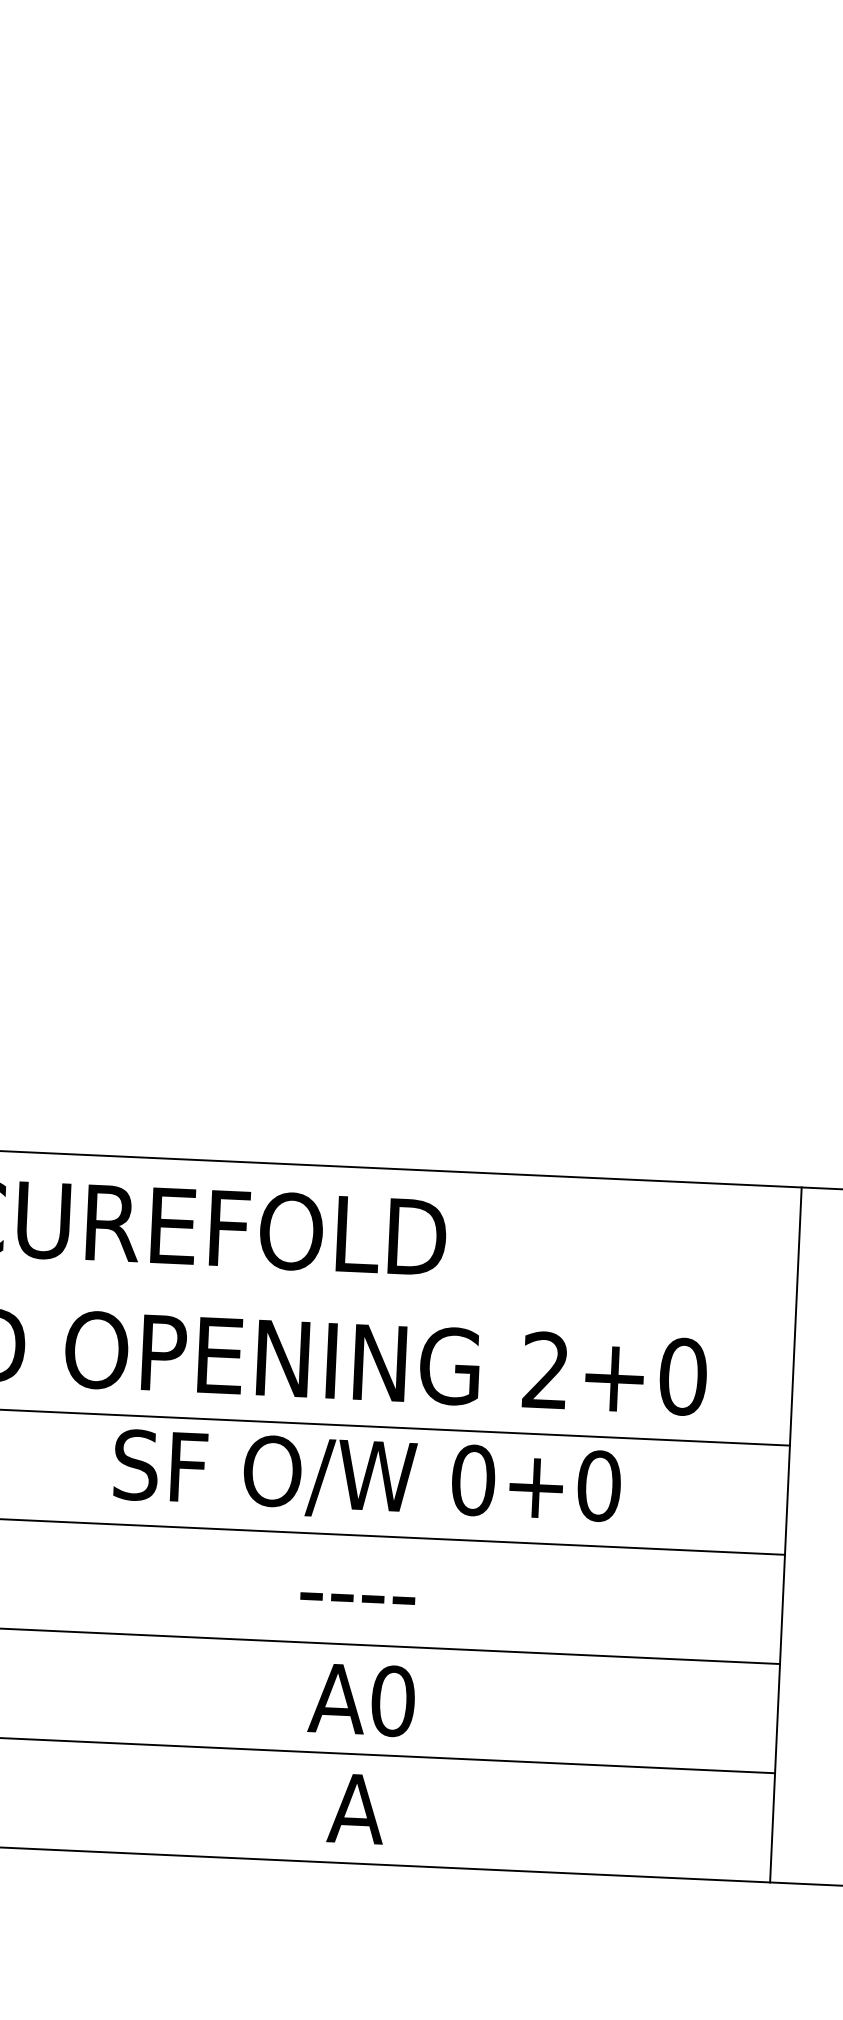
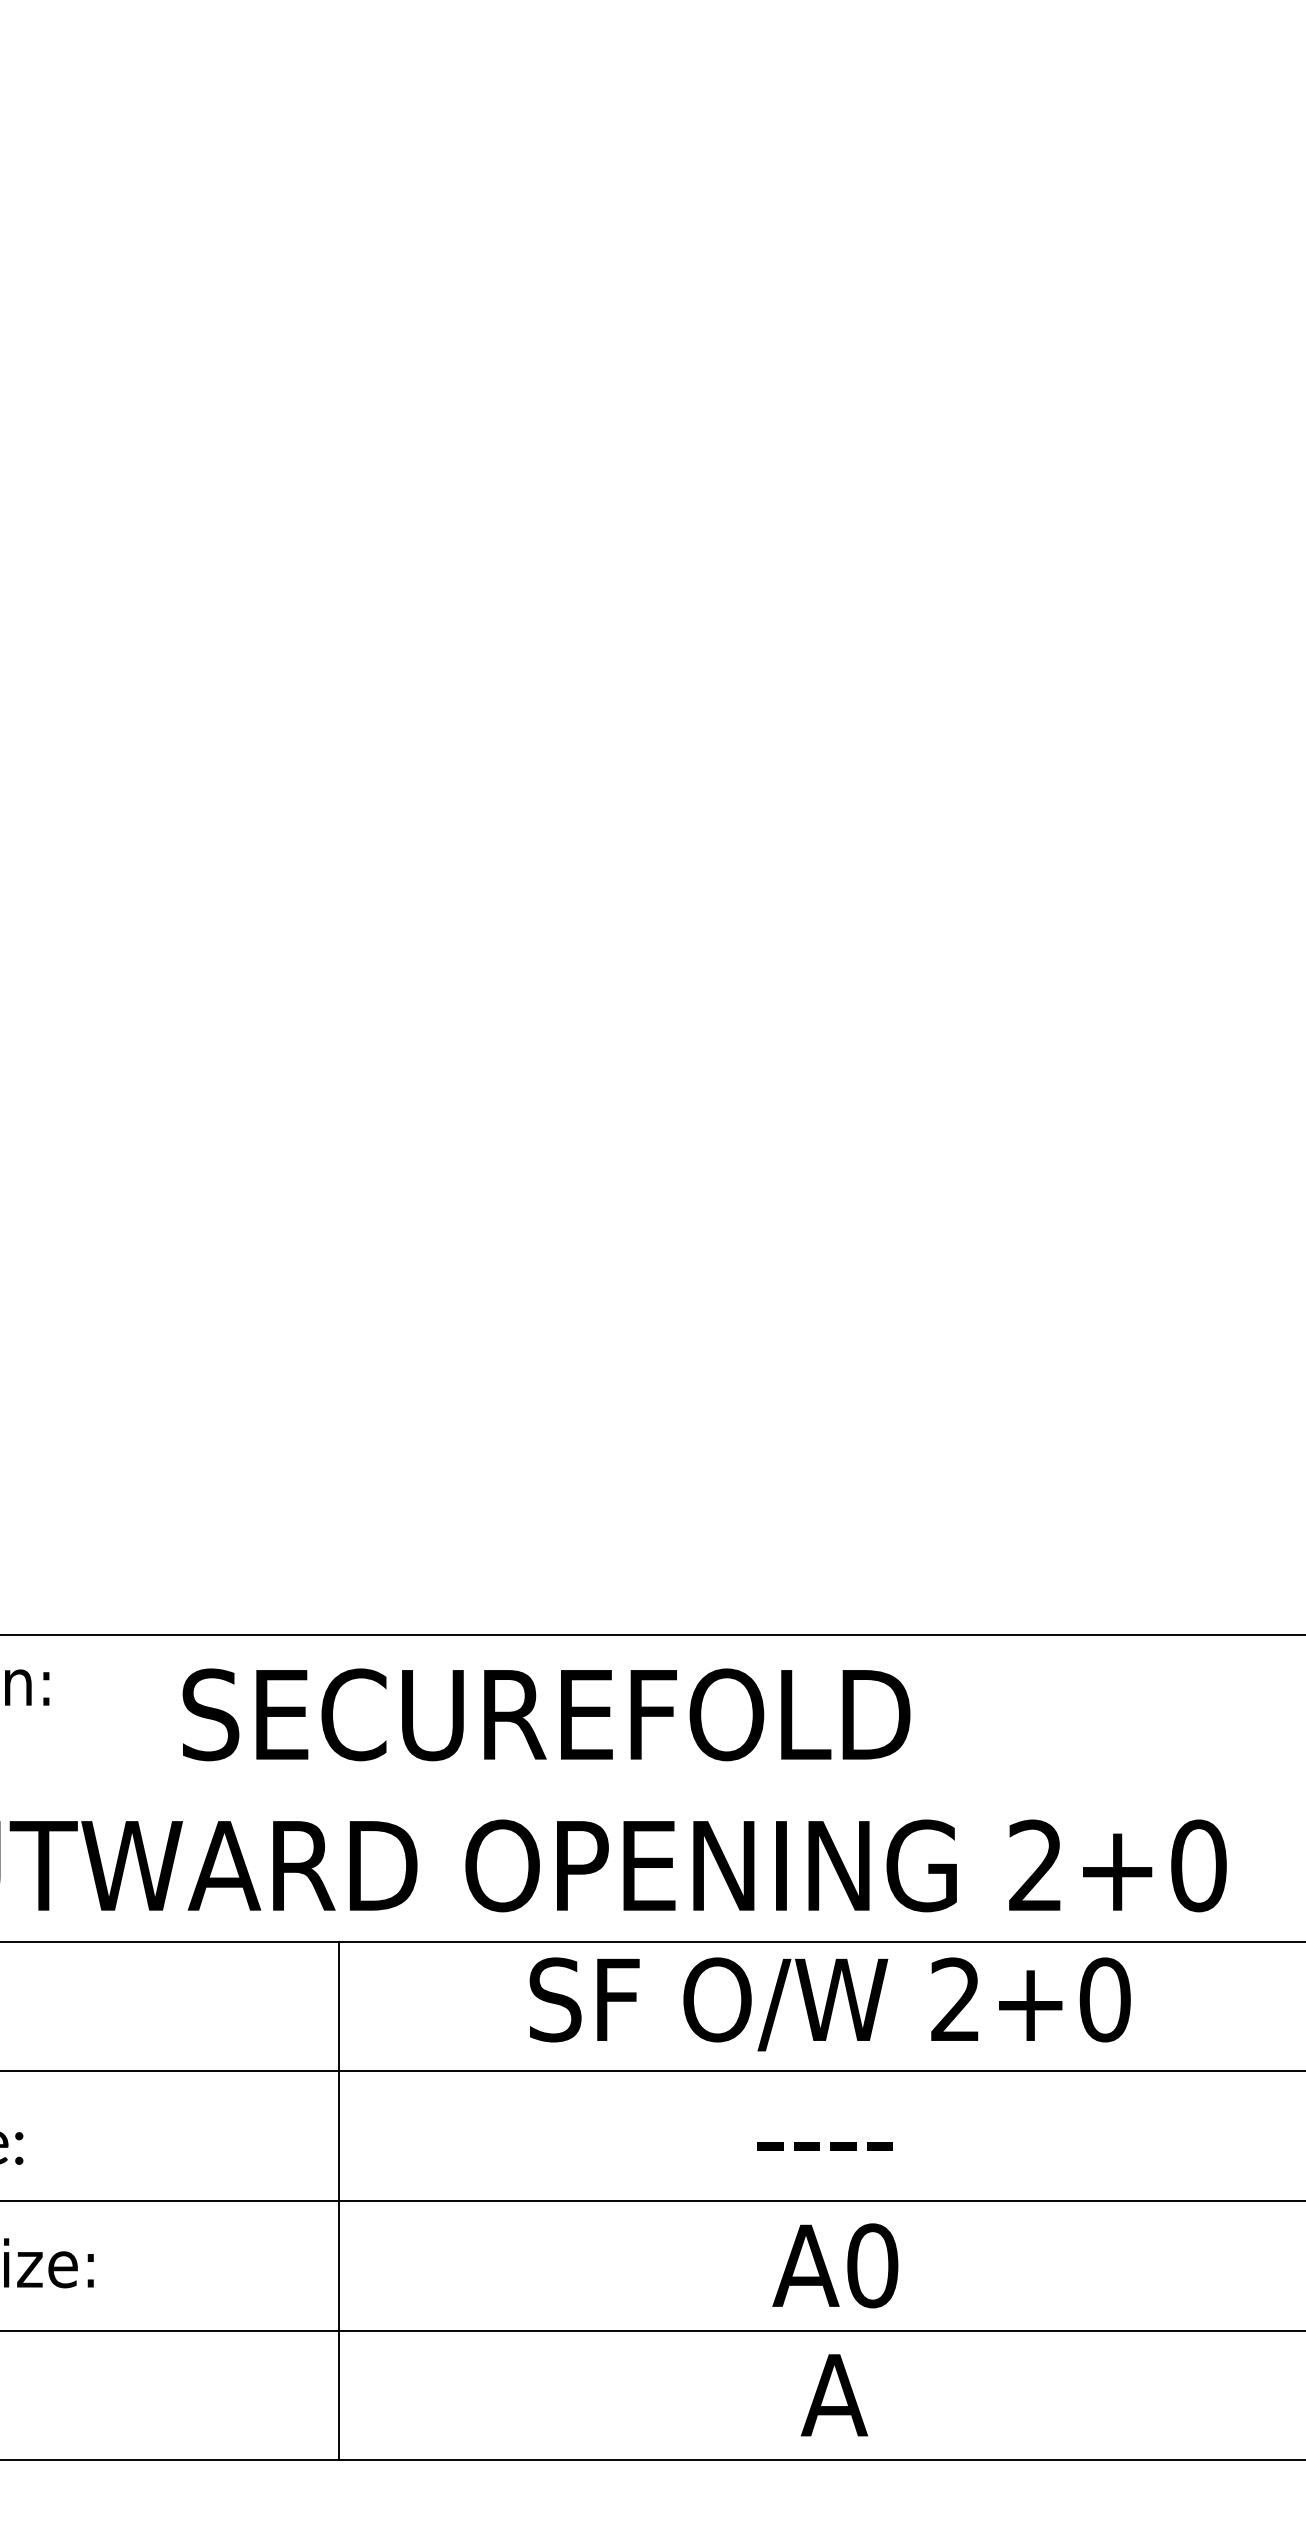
text: (473, 1480) -> (955, 1999), 0+0 -> 2+0

